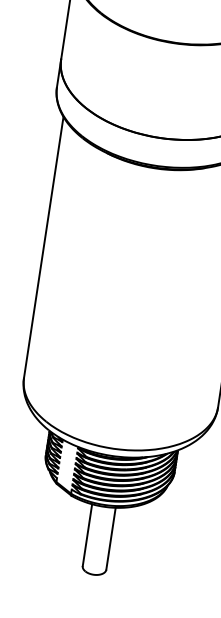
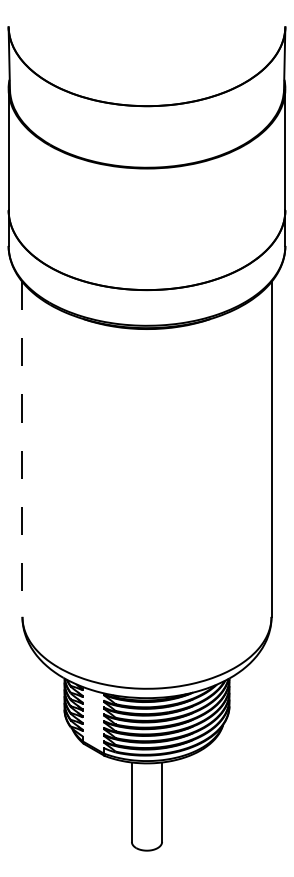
line: (43, 247) -> (22, 449), solid -> dashed

